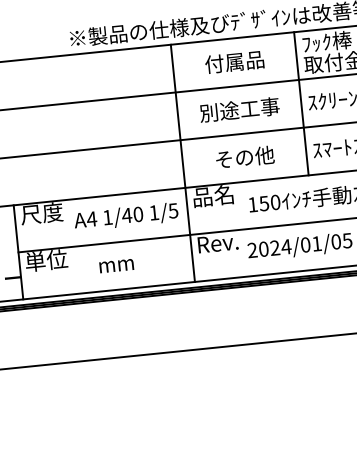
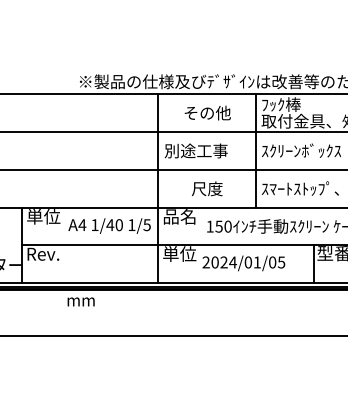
text: (233, 61) -> (206, 112), 付属品 -> その他
text: (238, 109) -> (195, 150), moved
text: (244, 157) -> (207, 188), その他 -> 尺度
text: (41, 213) -> (43, 216), 尺度 -> 単位
text: (217, 242) -> (179, 253), Rev. -> 単位
text: (46, 259) -> (43, 253), 単位 -> Rev.
text: (115, 265) -> (80, 301), moved

